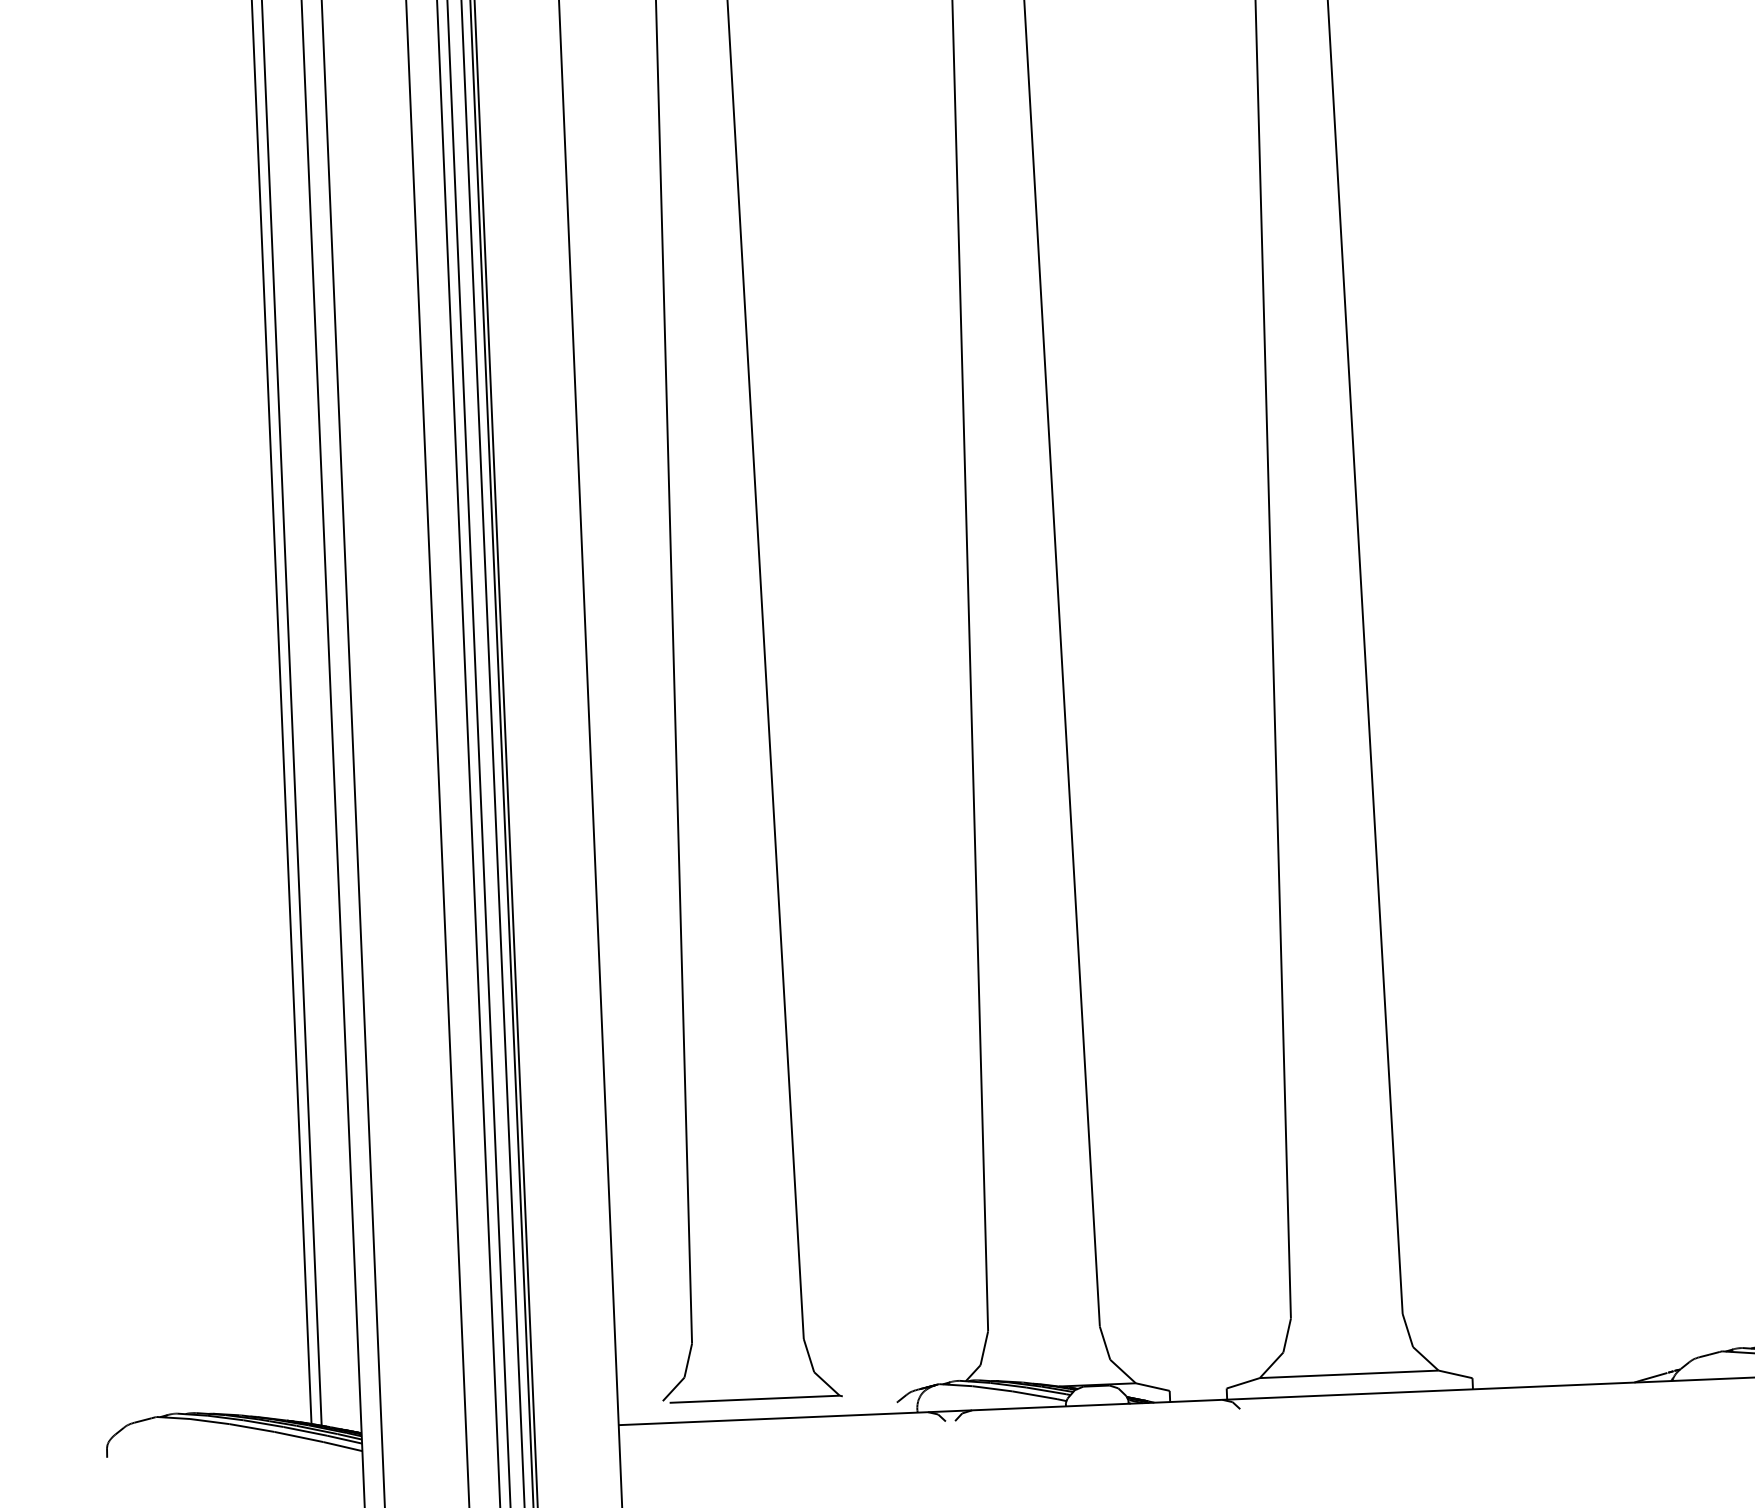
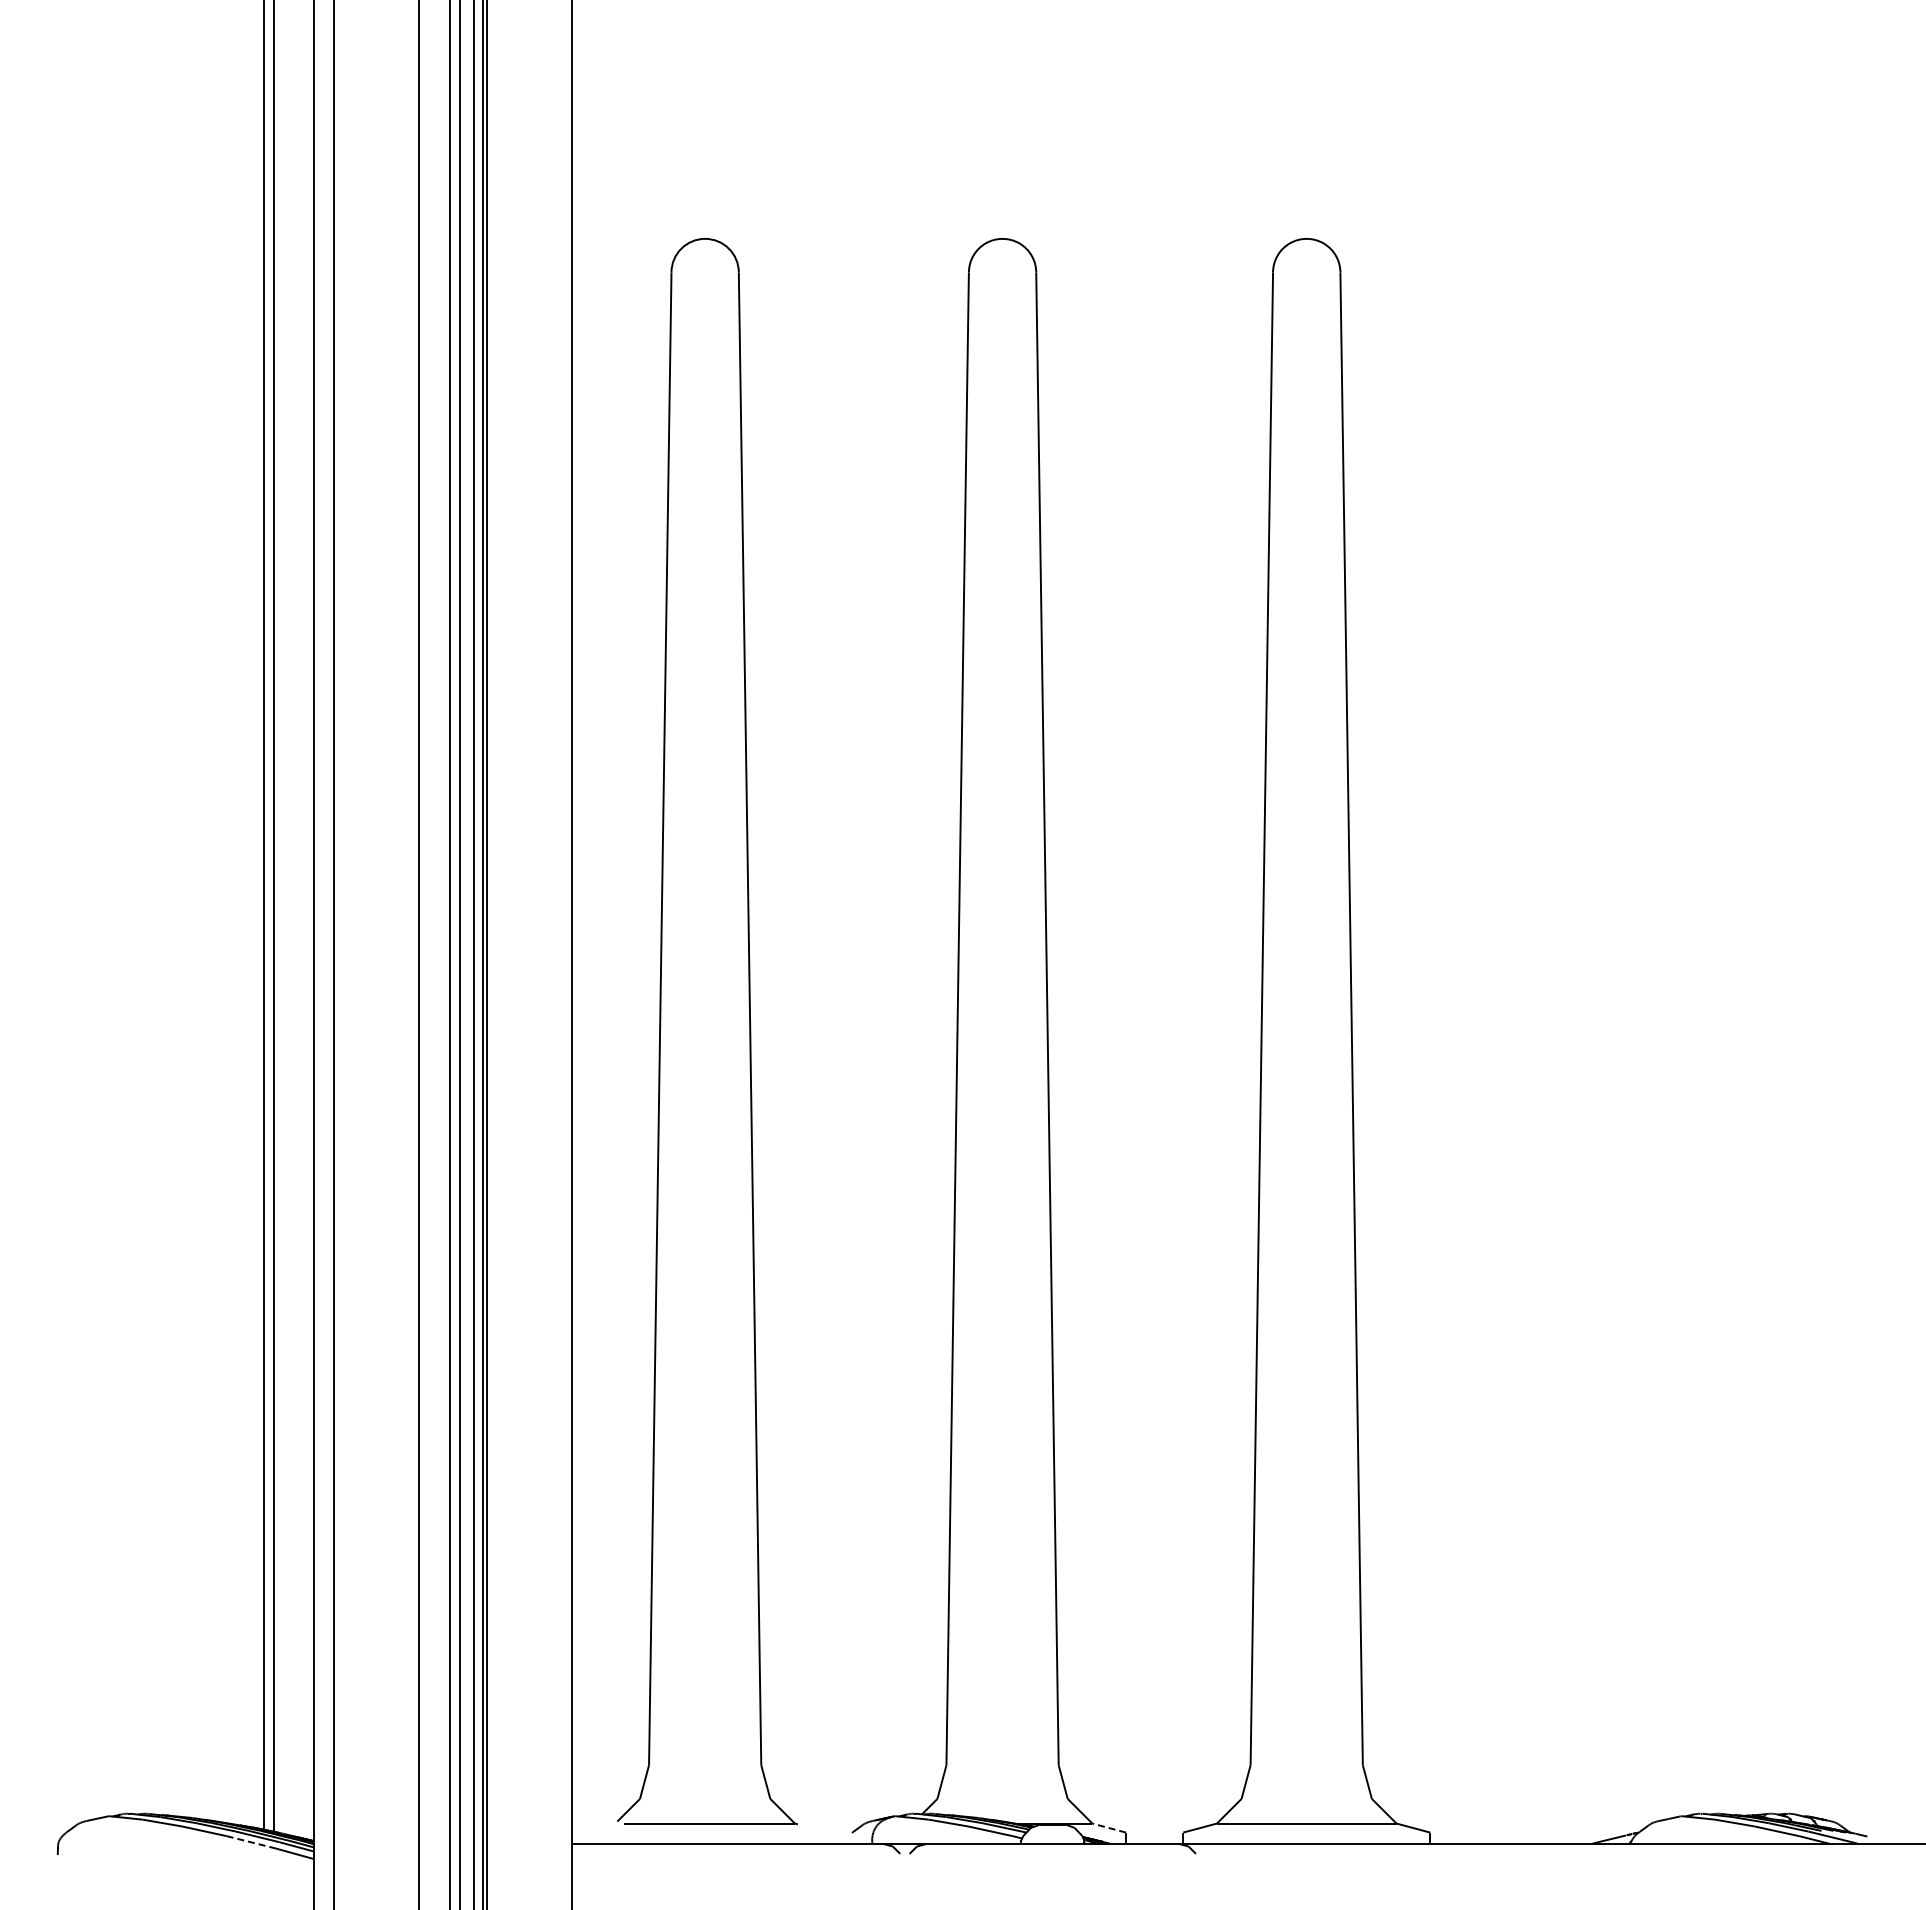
line: (1152, 1386) -> (1108, 1827), solid -> dashed
line: (299, 1437) -> (251, 1842), solid -> dashed

